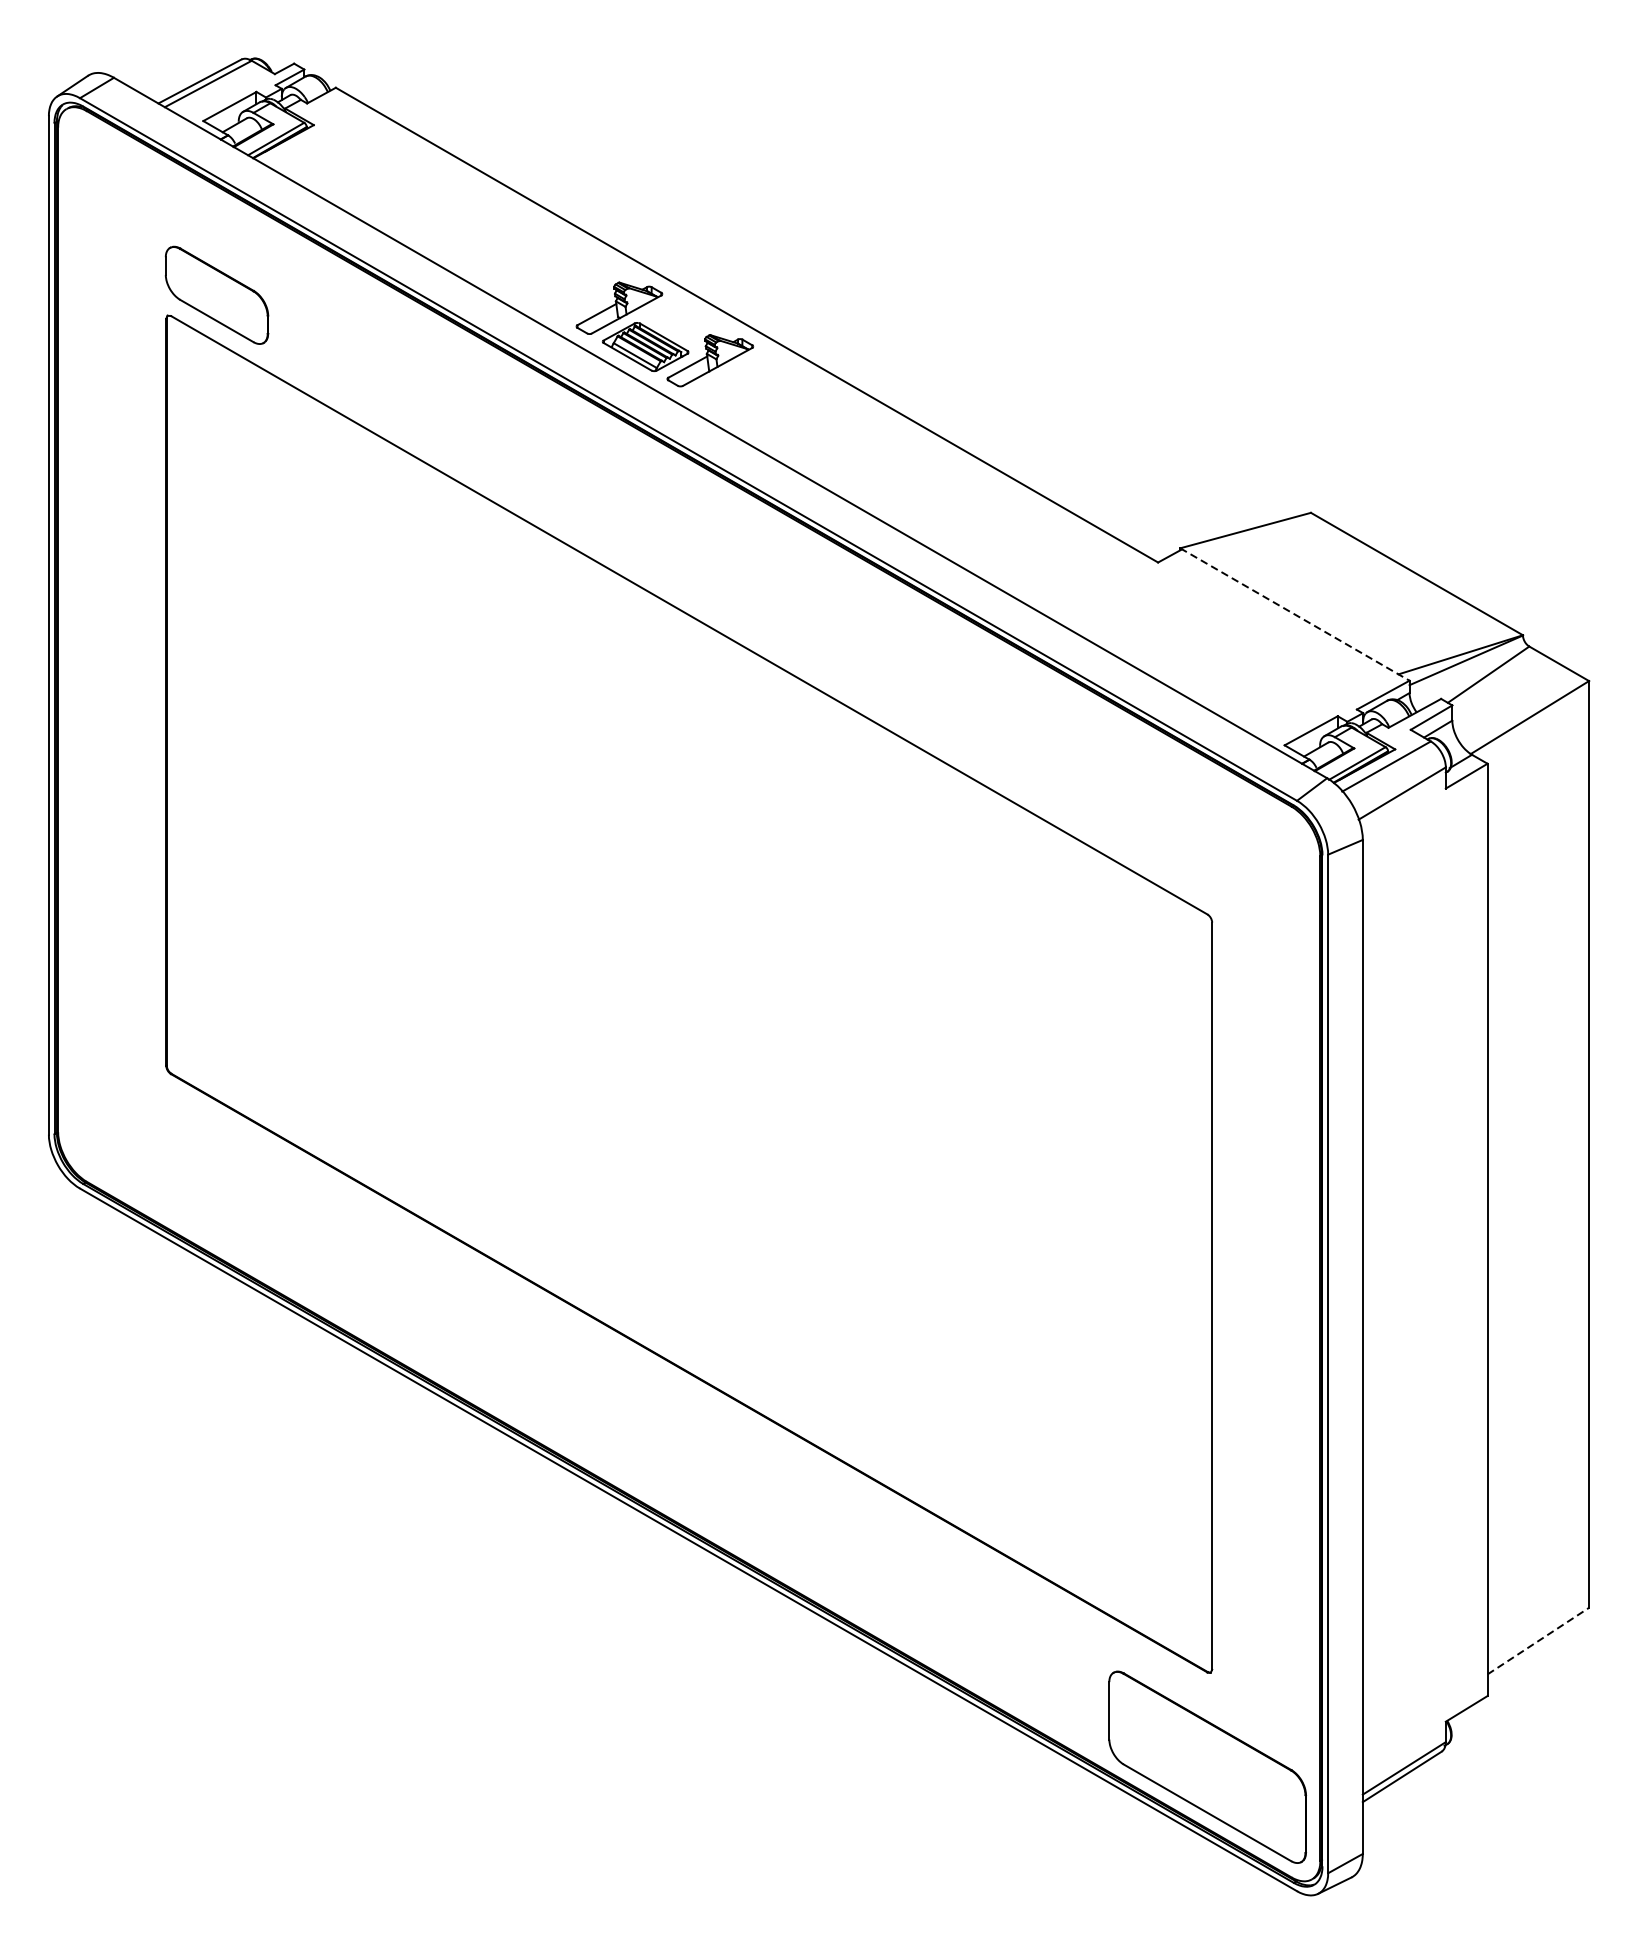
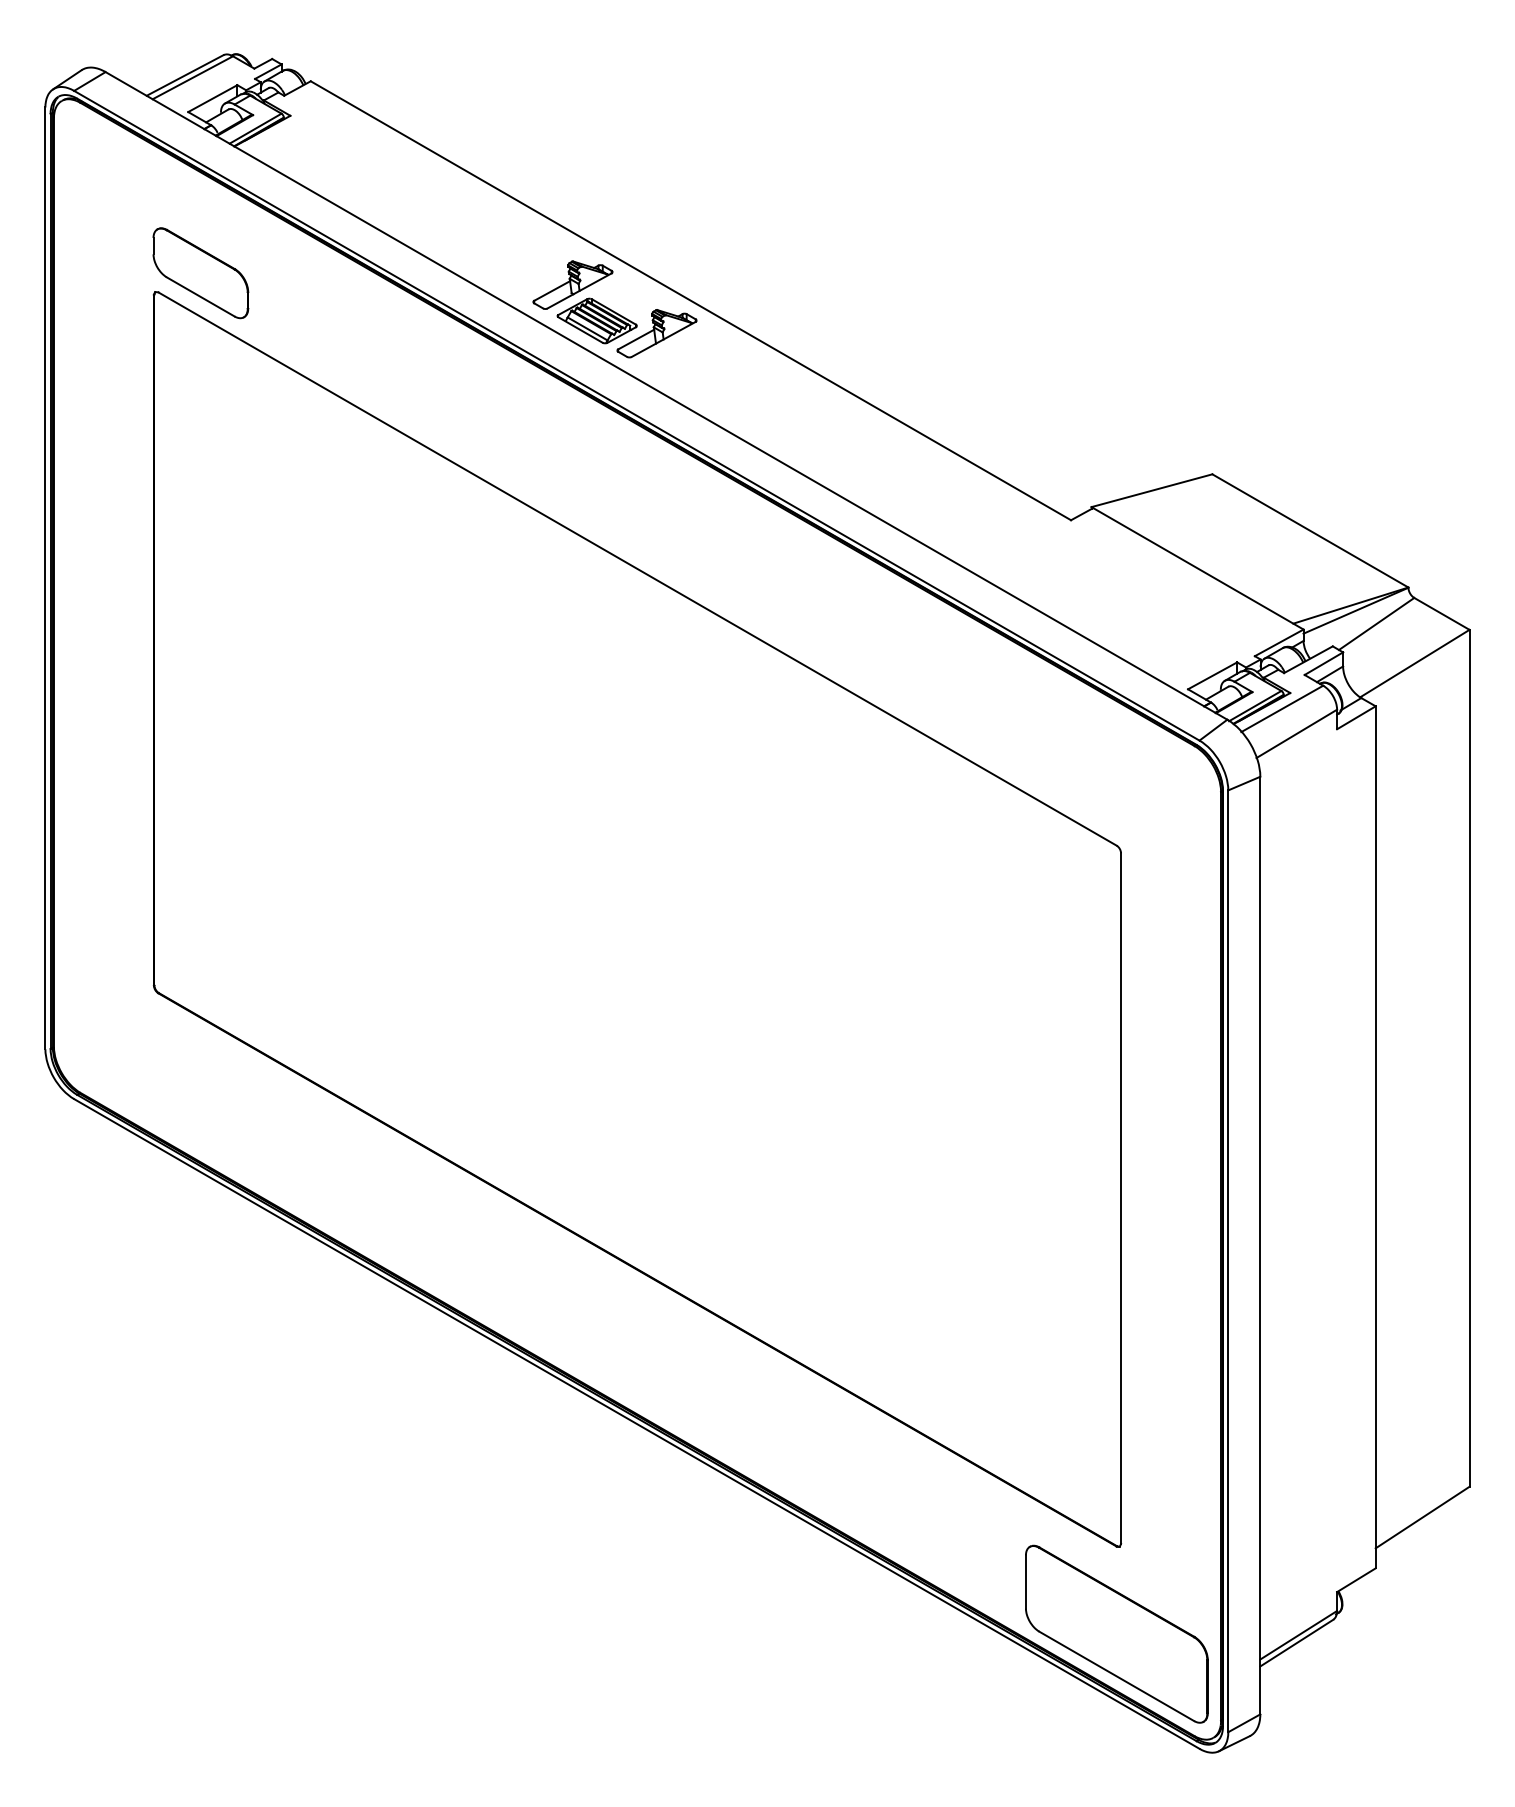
line: (1294, 614) -> (1197, 568), dashed -> solid
line: (1539, 1641) -> (1423, 1517), dashed -> solid

